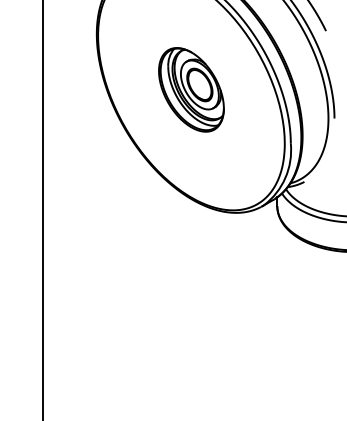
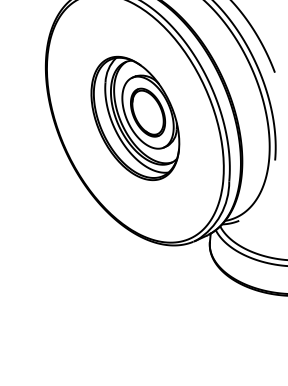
part: (191, 89) -> (135, 118), size x1.43

